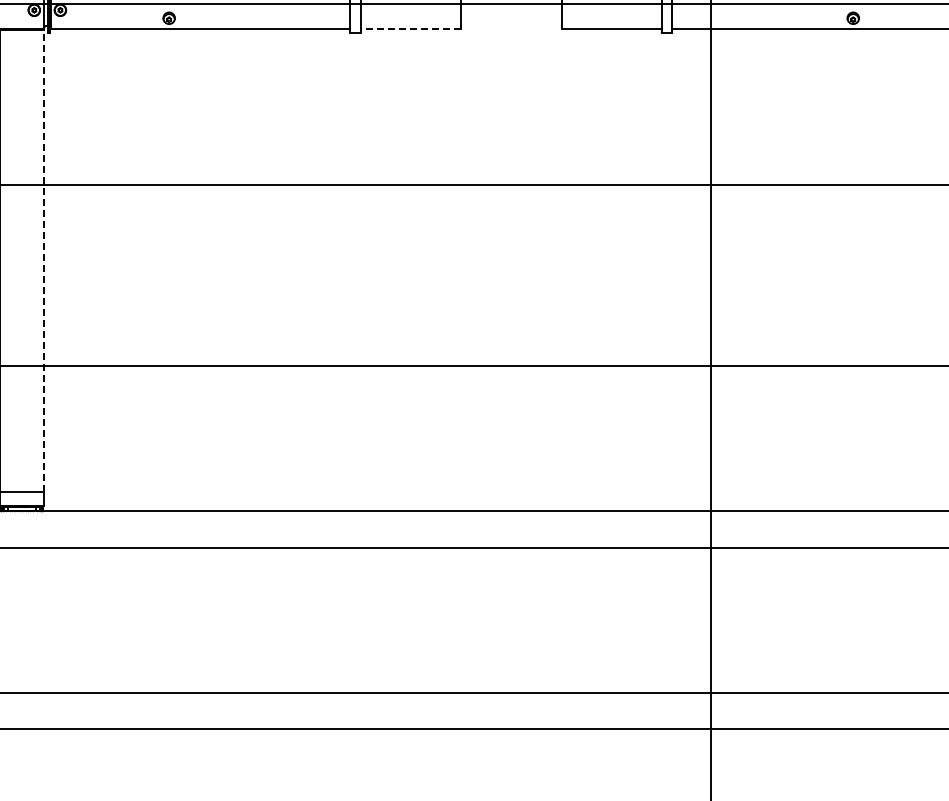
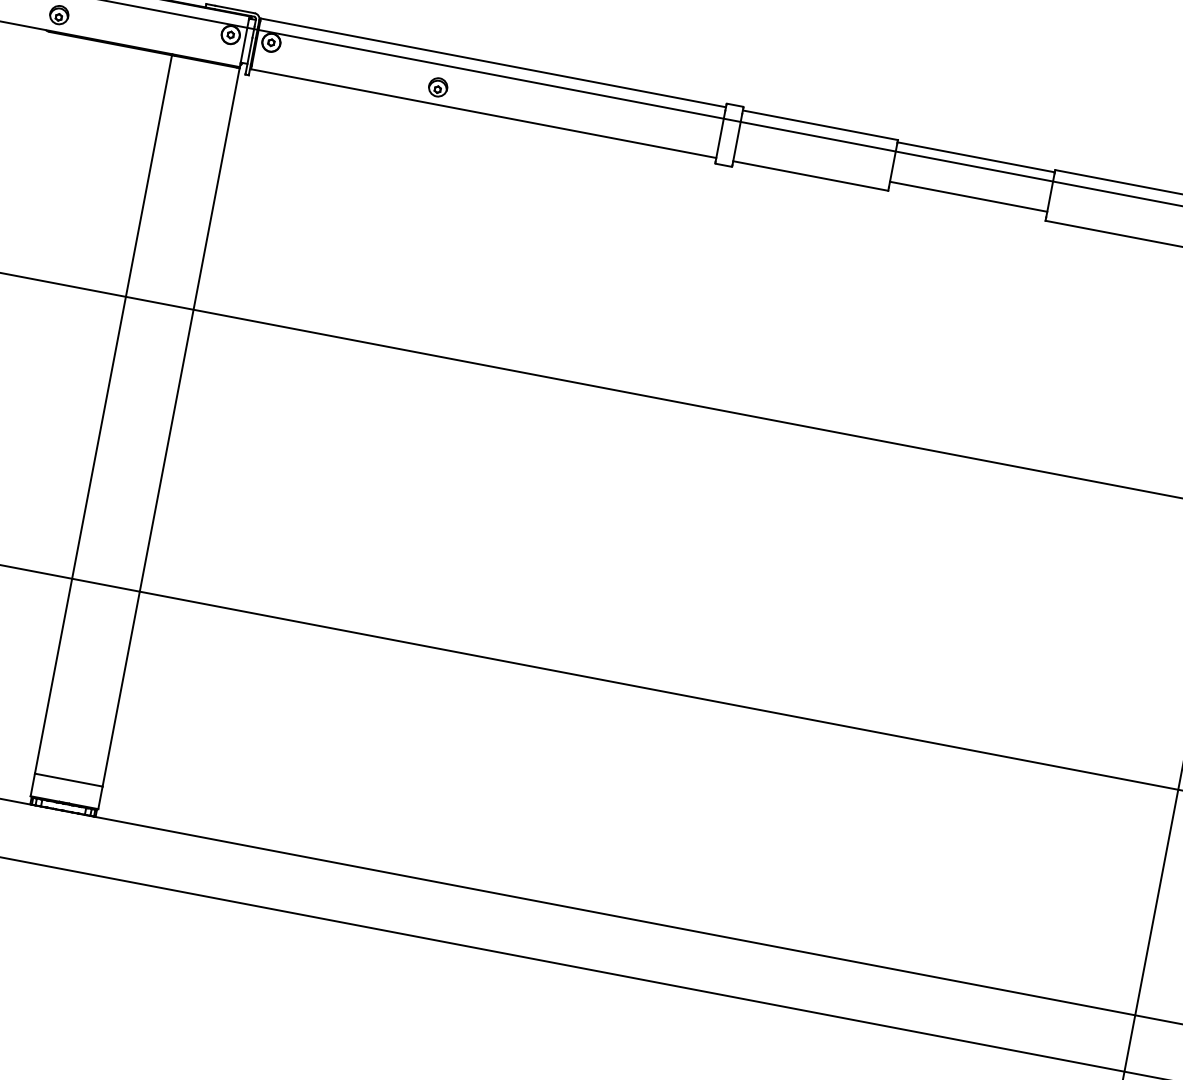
line: (510, 23) -> (967, 196), added
line: (410, 29) -> (810, 176), dashed -> solid
line: (43, 260) -> (170, 426), dashed -> solid

